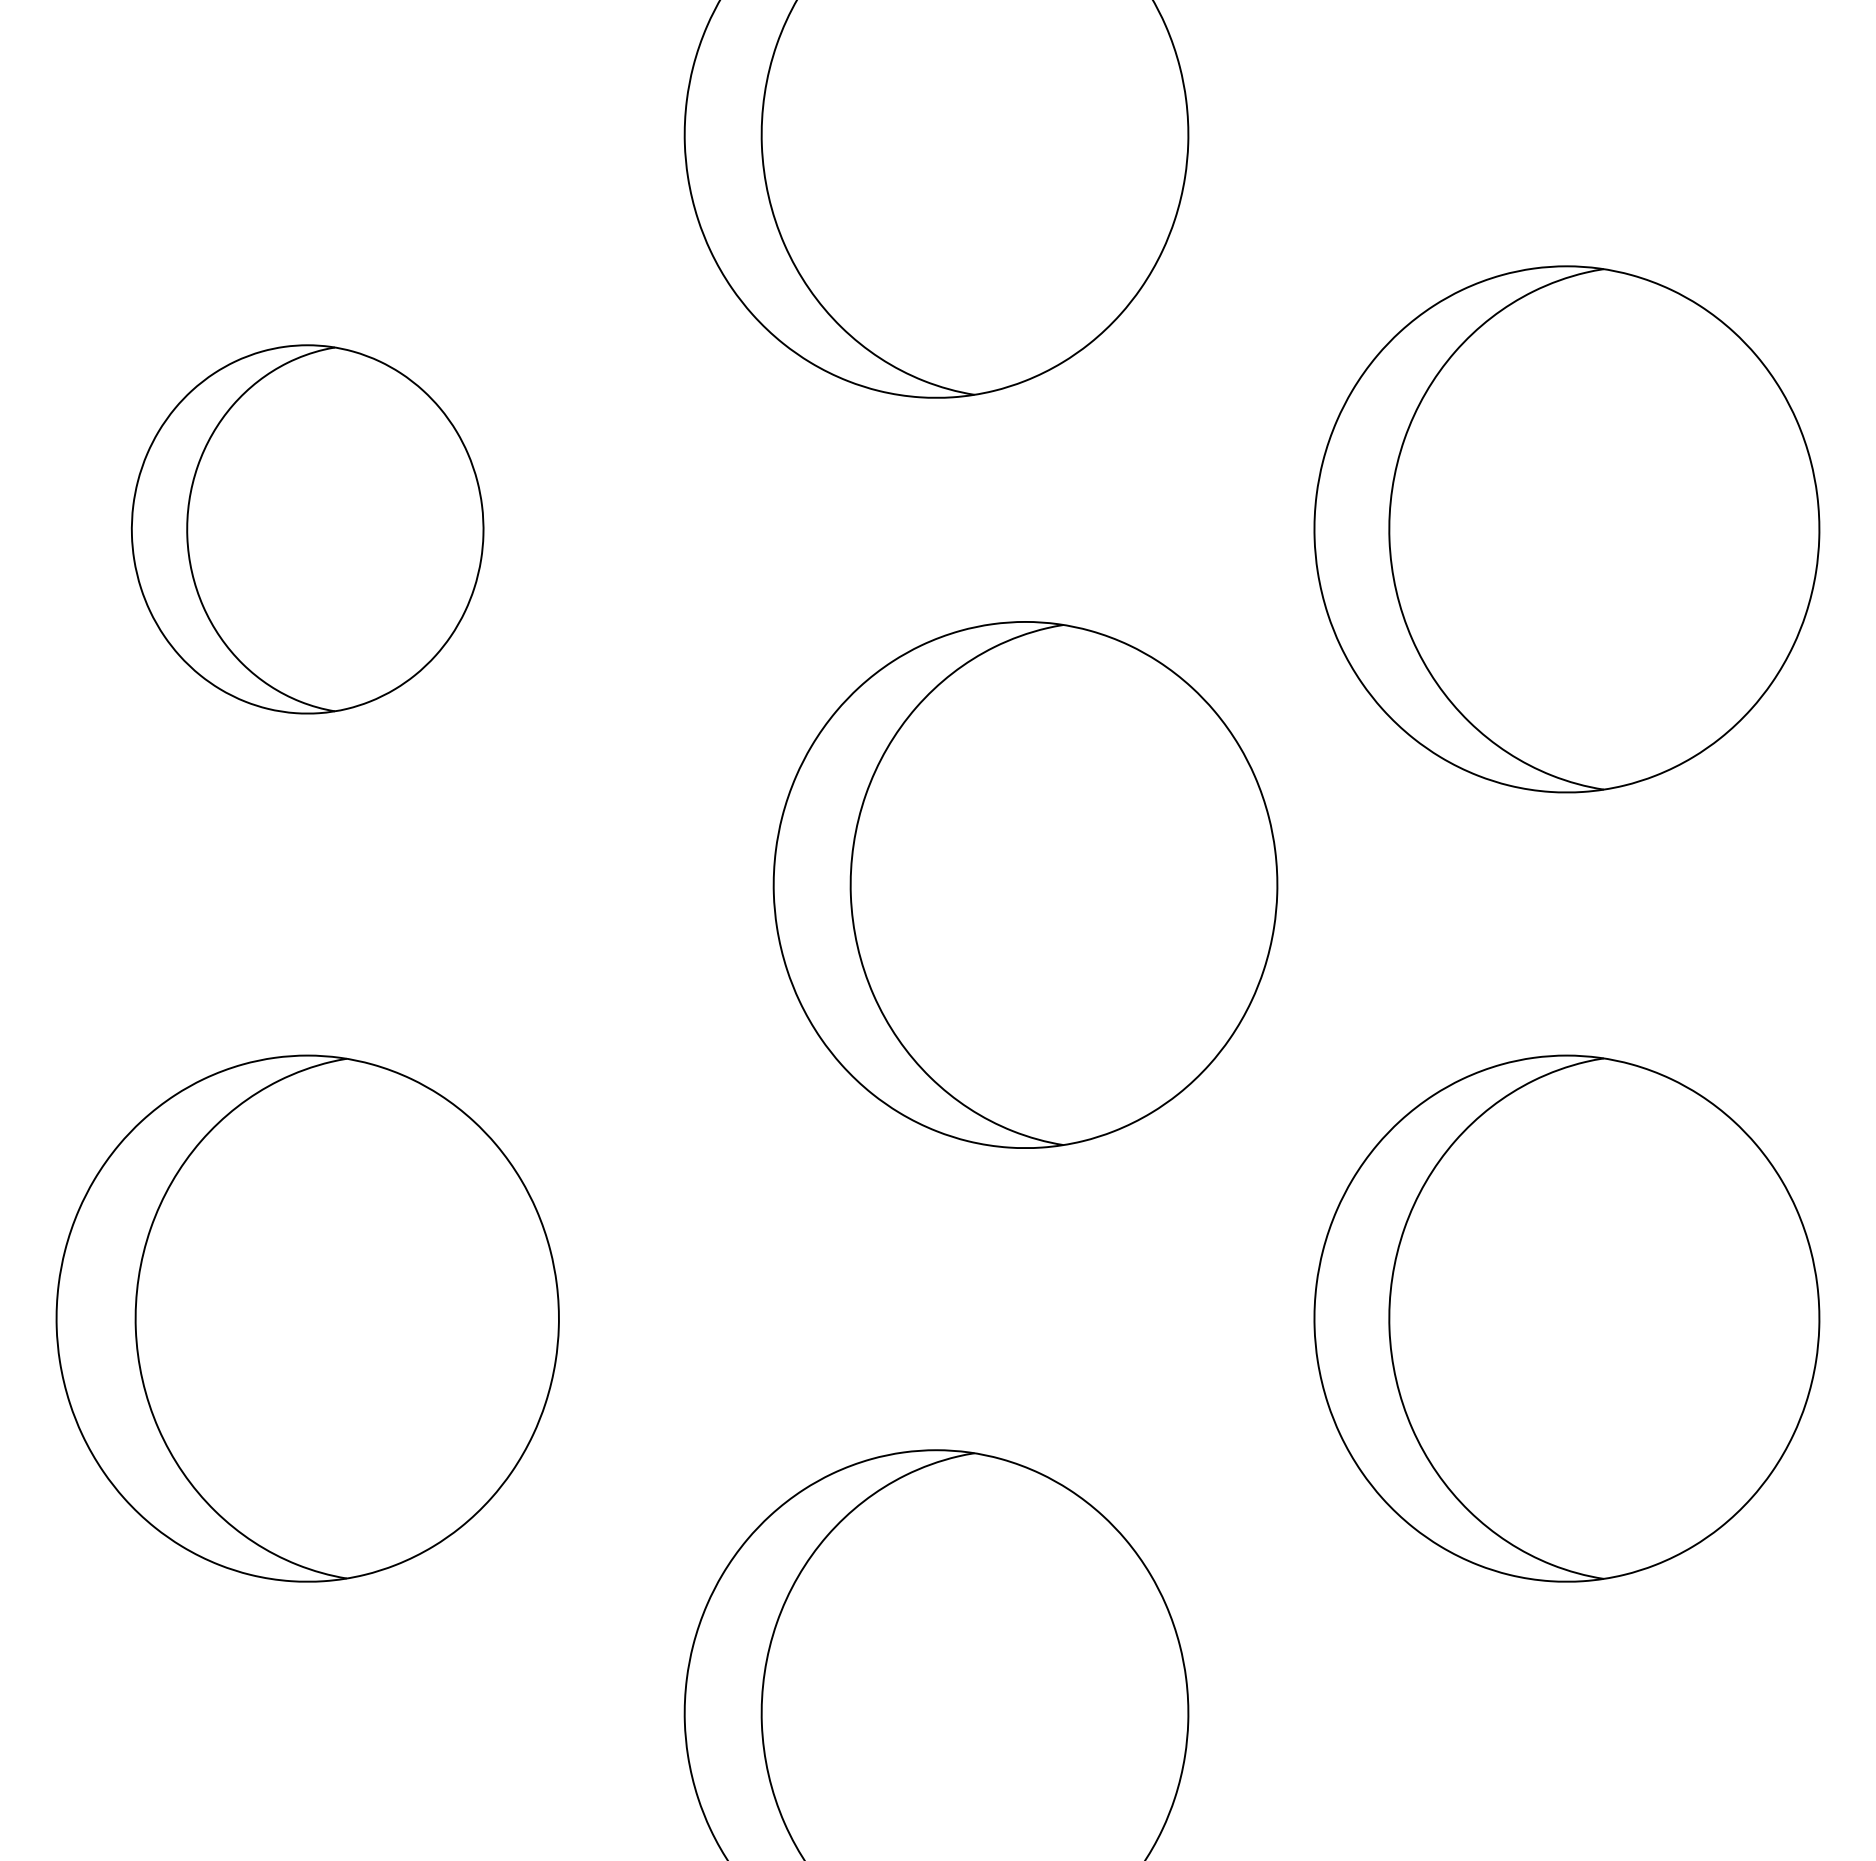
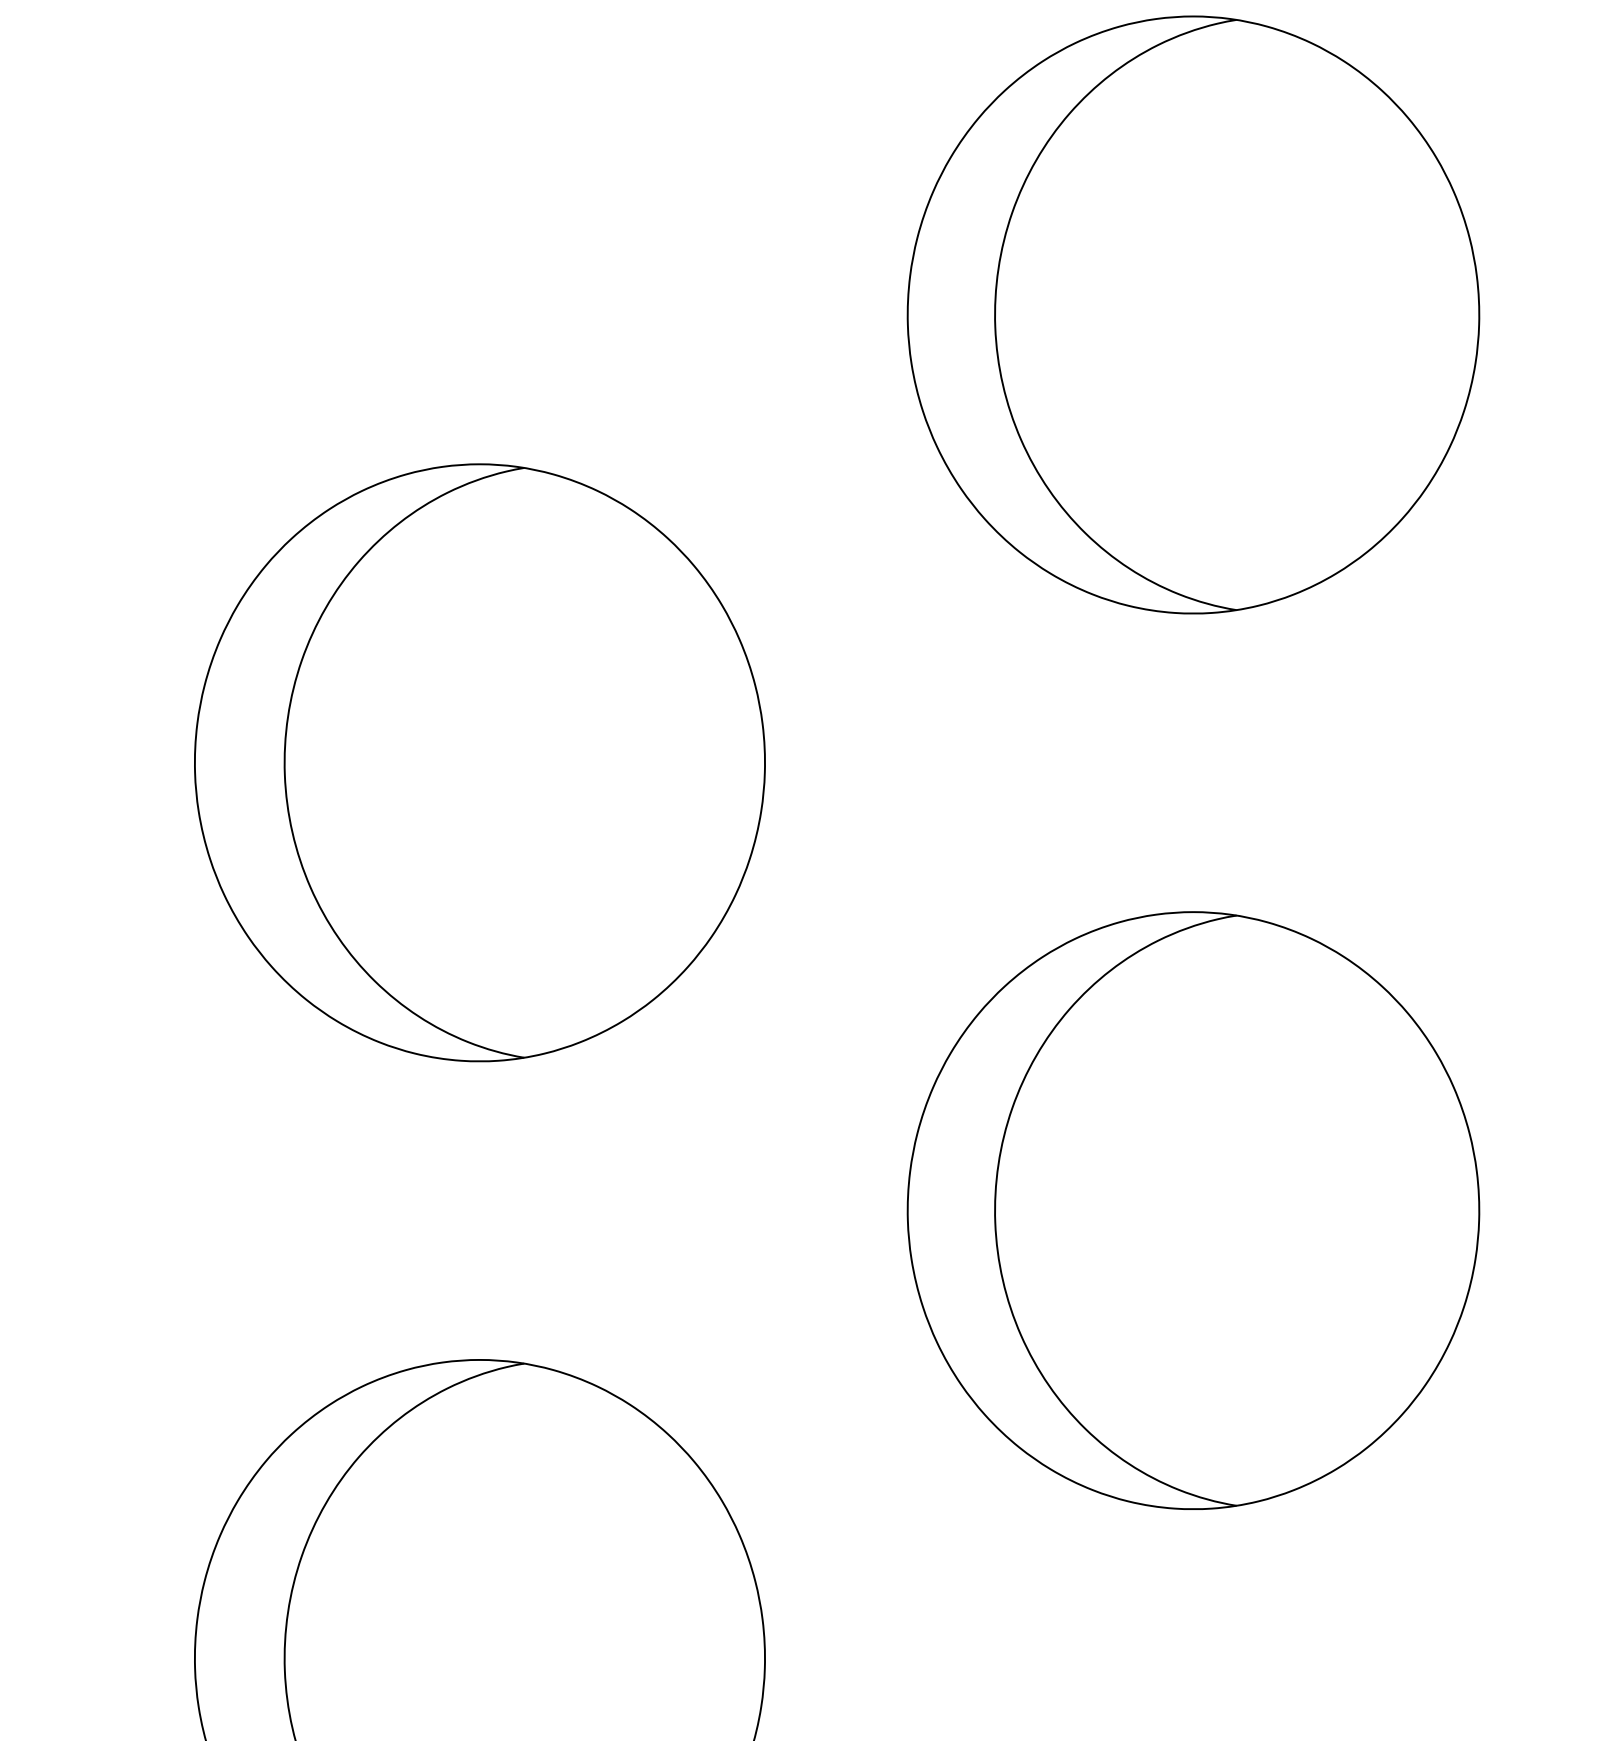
part: (307, 529) -> (479, 762), size x1.43
part: (1025, 884) -> (1193, 1210), moved

